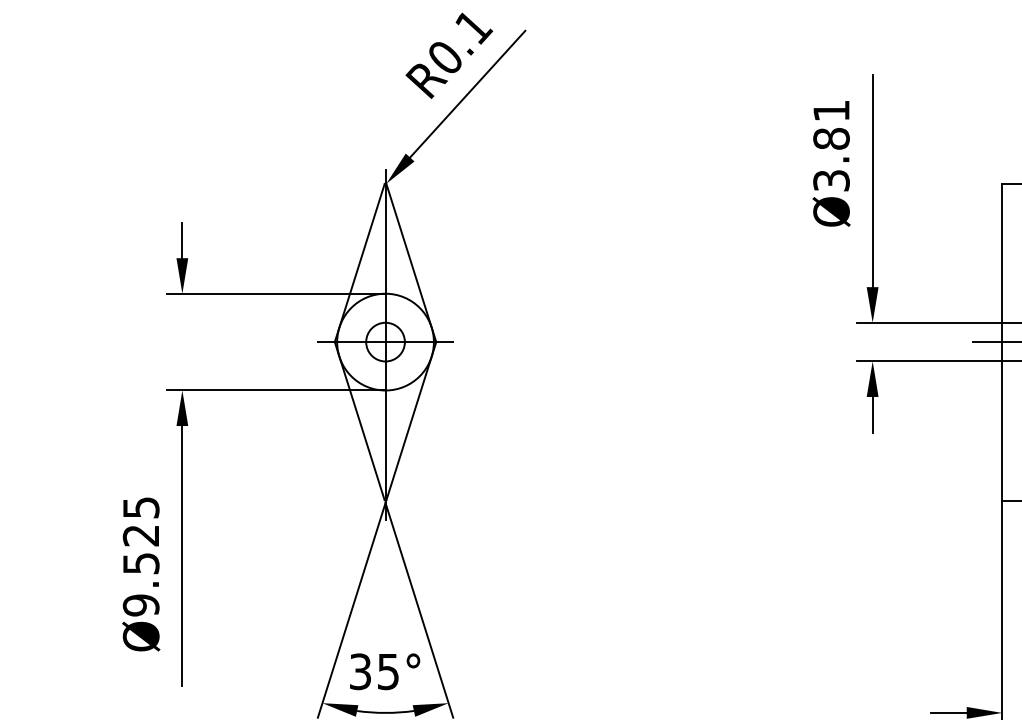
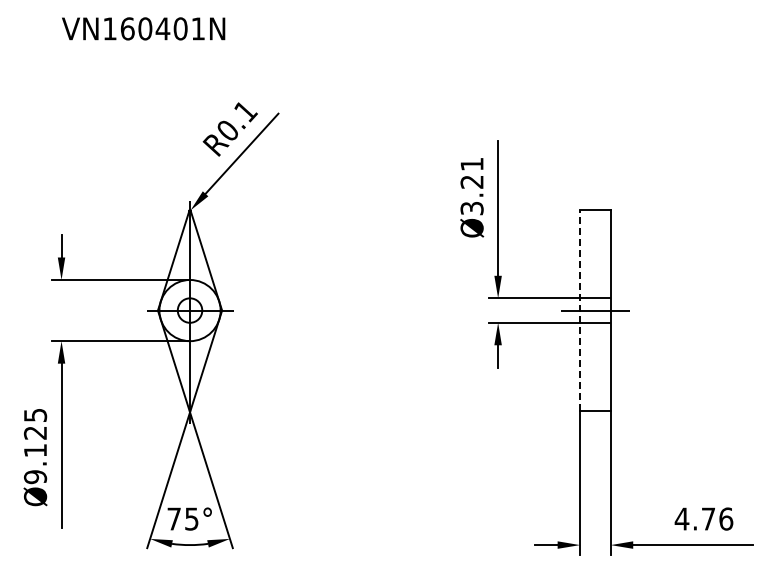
text: (830, 138) -> (471, 181), Ø3.81 -> Ø3.21
line: (1002, 341) -> (580, 310), solid -> dashed
text: (141, 563) -> (35, 450), Ø9.525 -> Ø9.125
text: (359, 670) -> (173, 518), 35° -> 75°

